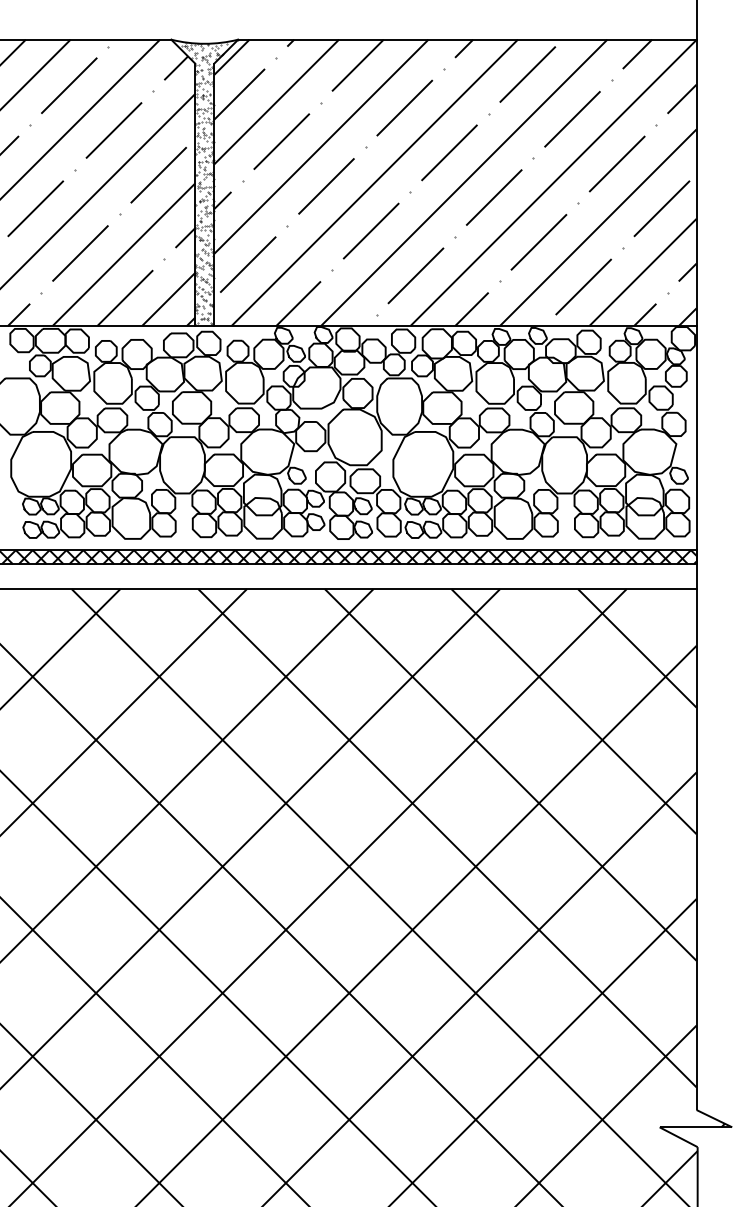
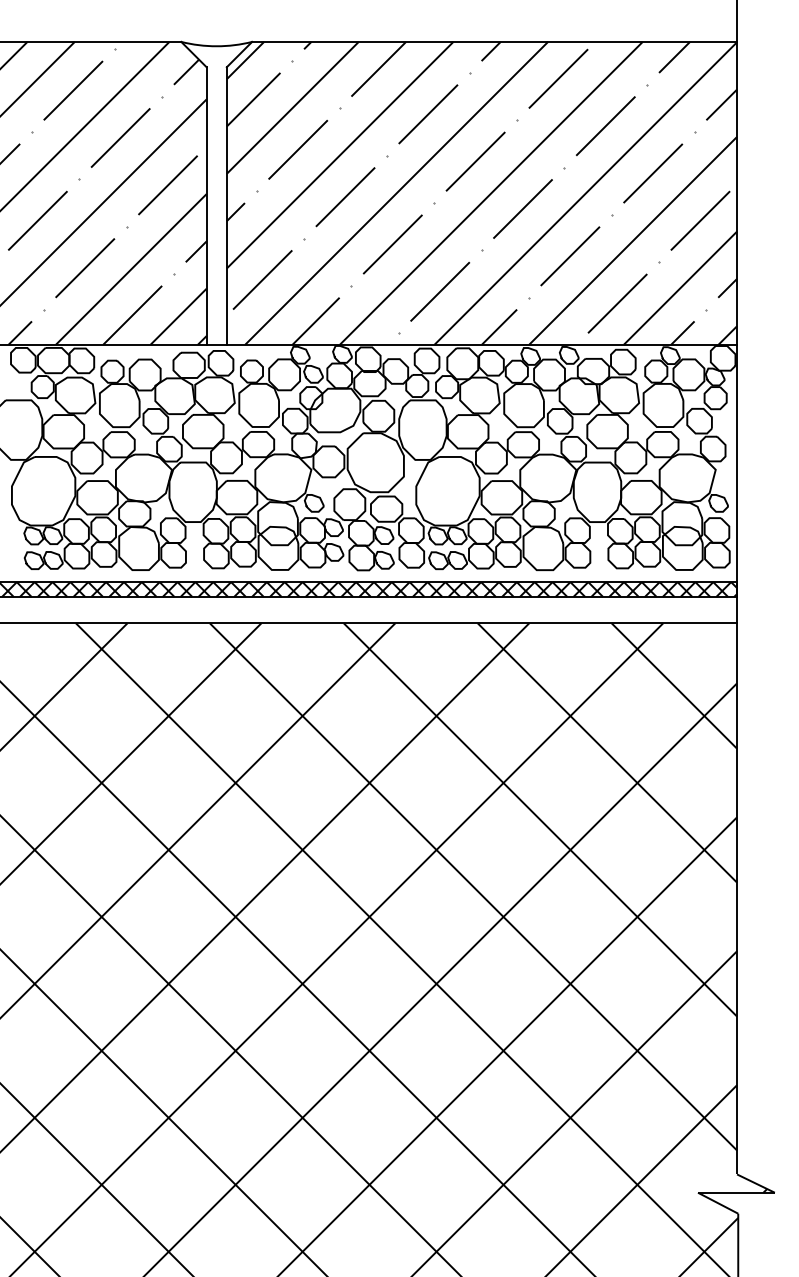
hatch: (209, 182) -> (221, 193), removed

